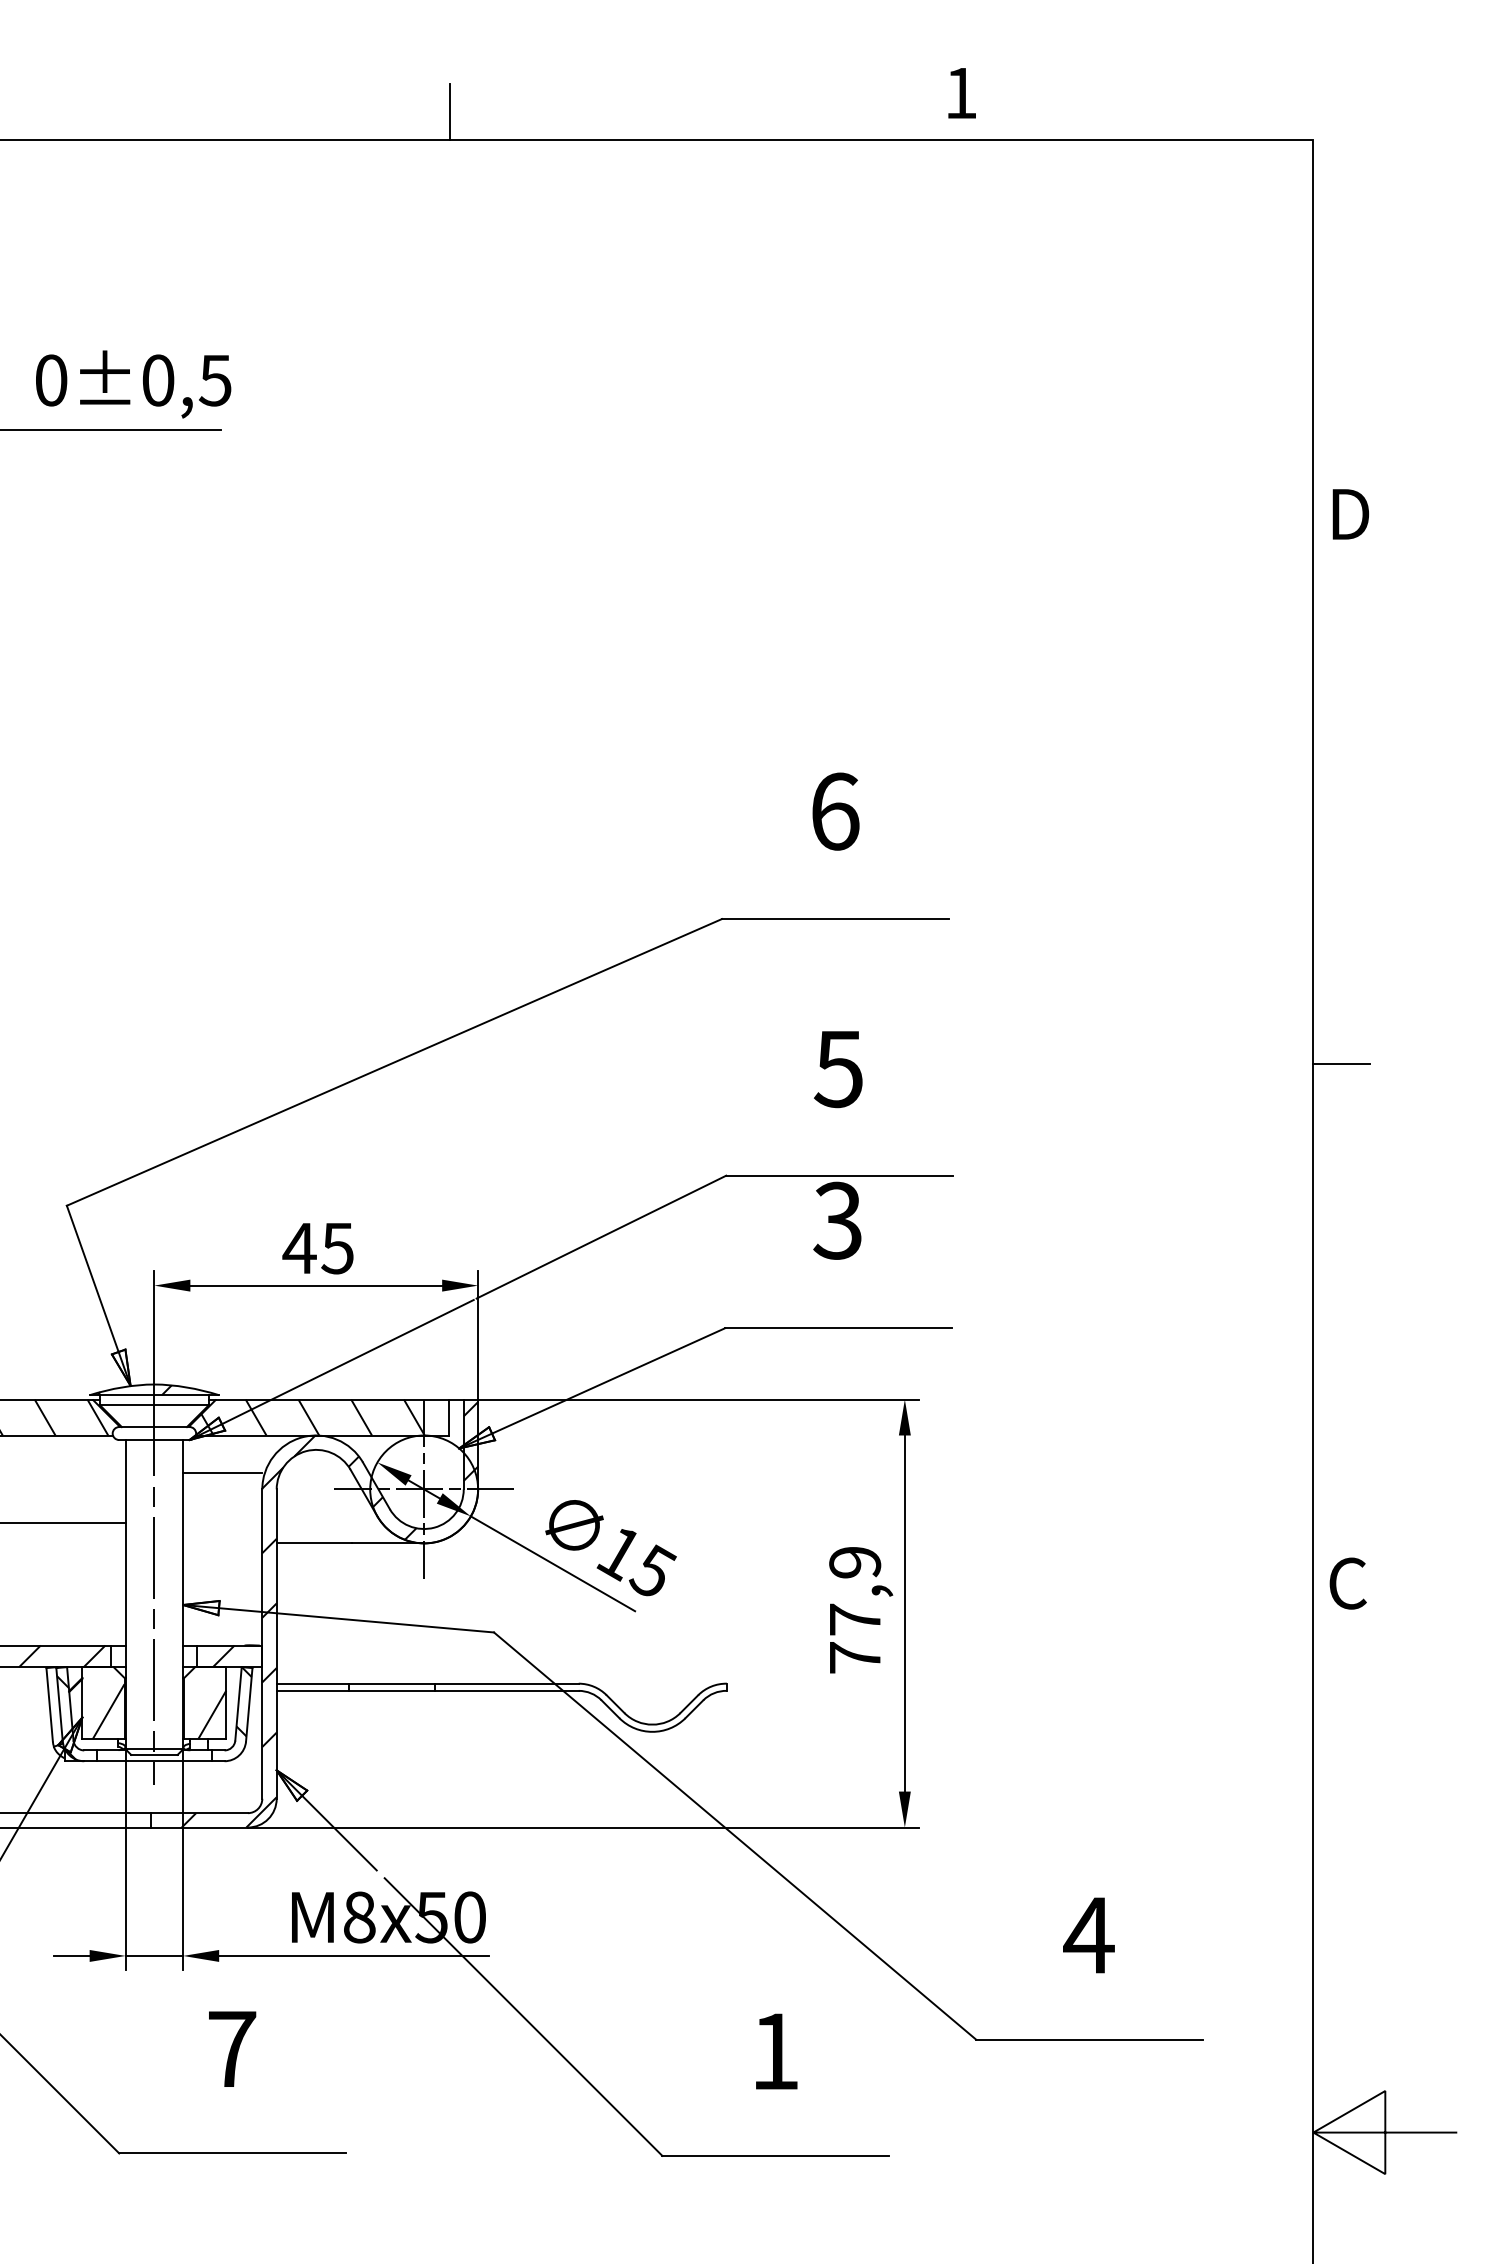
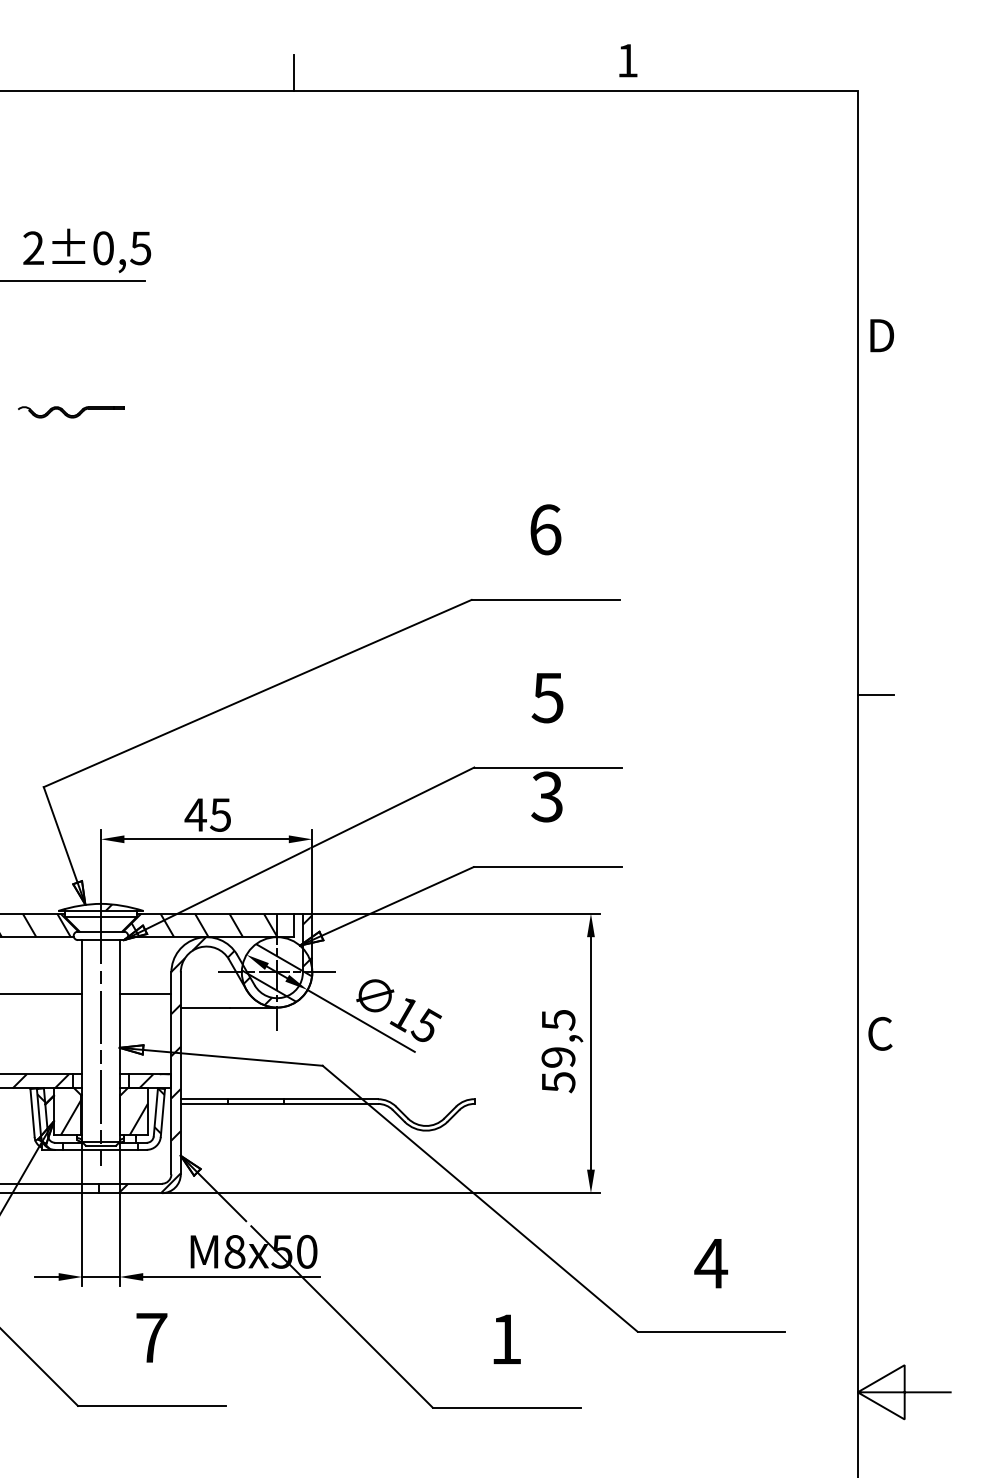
text: (51, 380) -> (33, 248), 0 -> 2
part: (109, 631) -> (71, 412), added
line: (222, 1472) -> (145, 994), moved
hatch: (423, 1489) -> (276, 972), added
text: (855, 1610) -> (558, 1051), 77,9 -> 59,5

